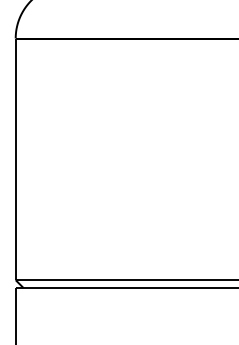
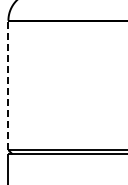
line: (15, 159) -> (8, 85), solid -> dashed

